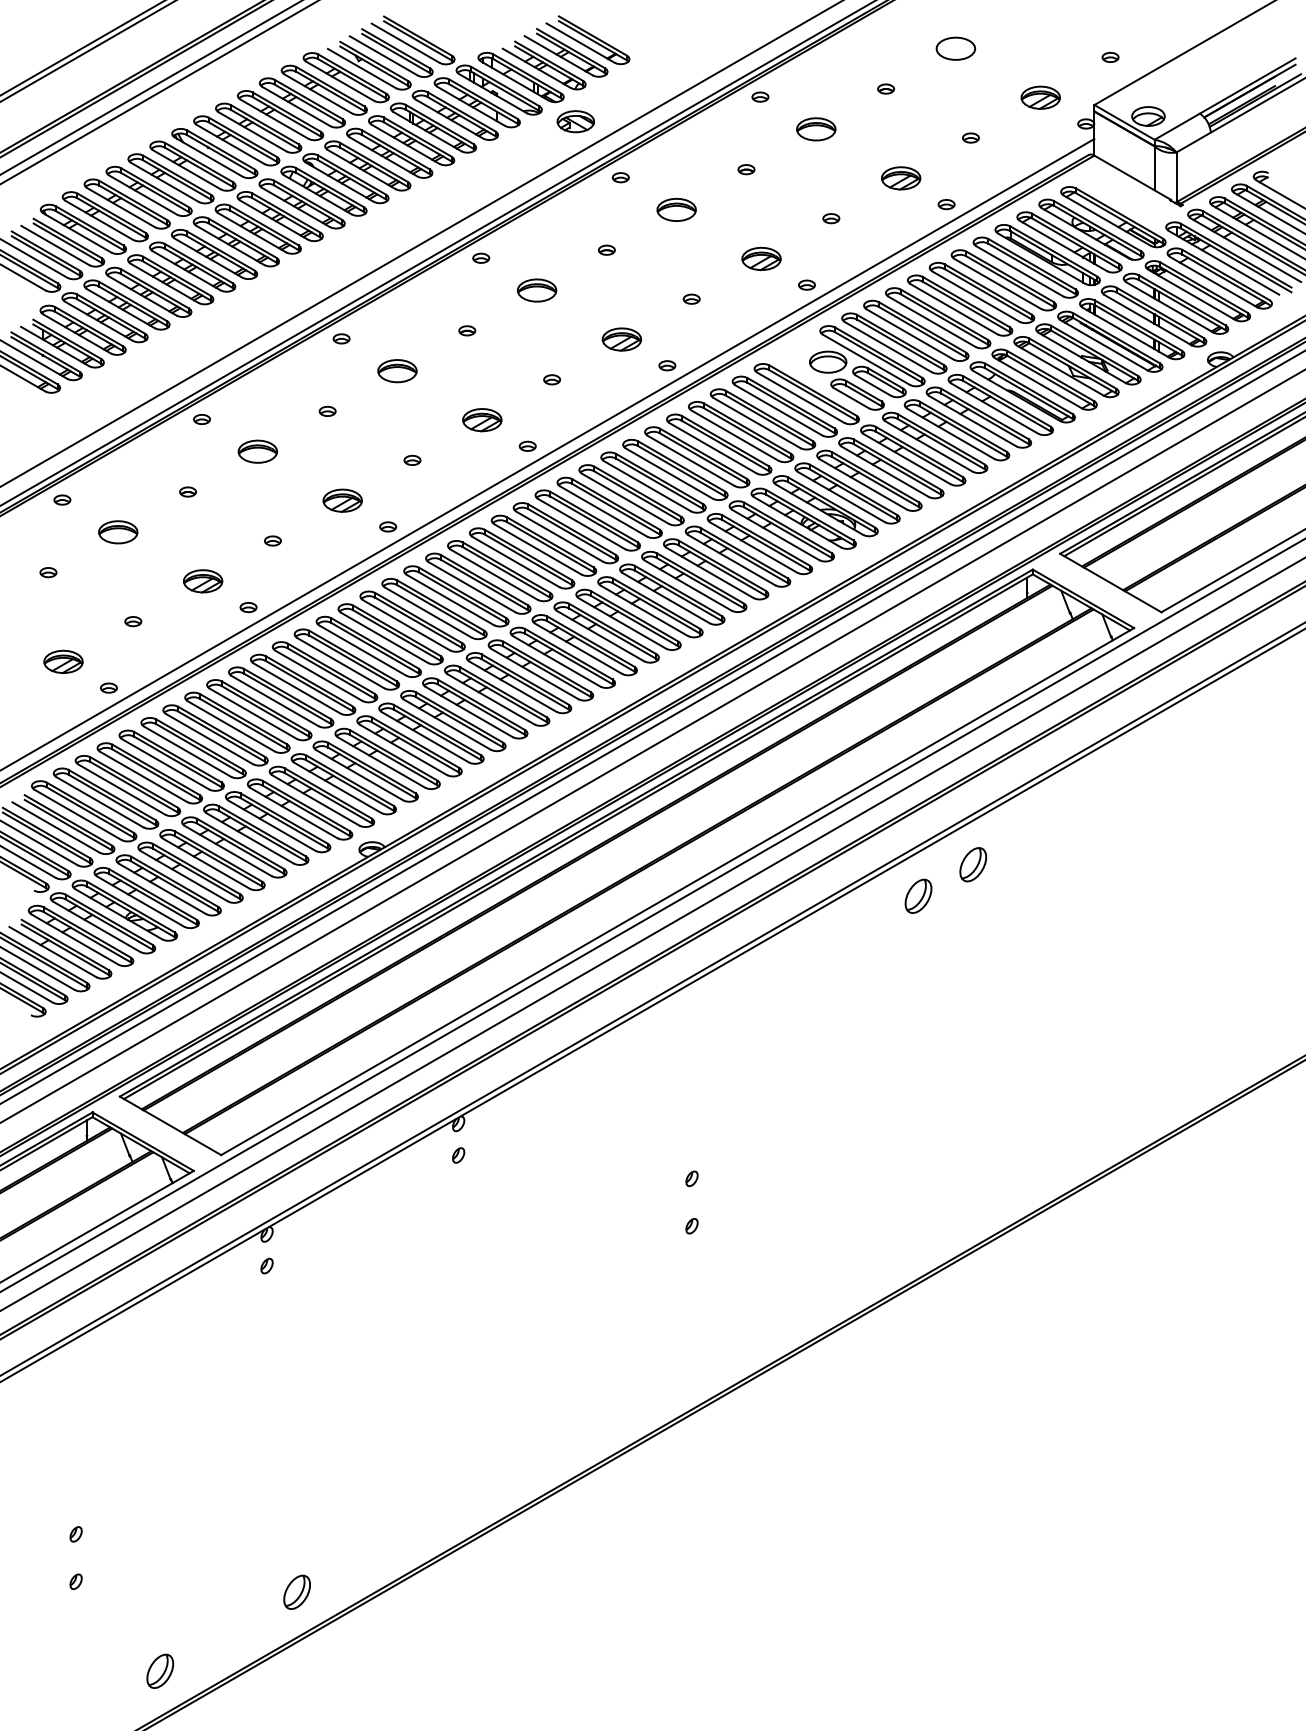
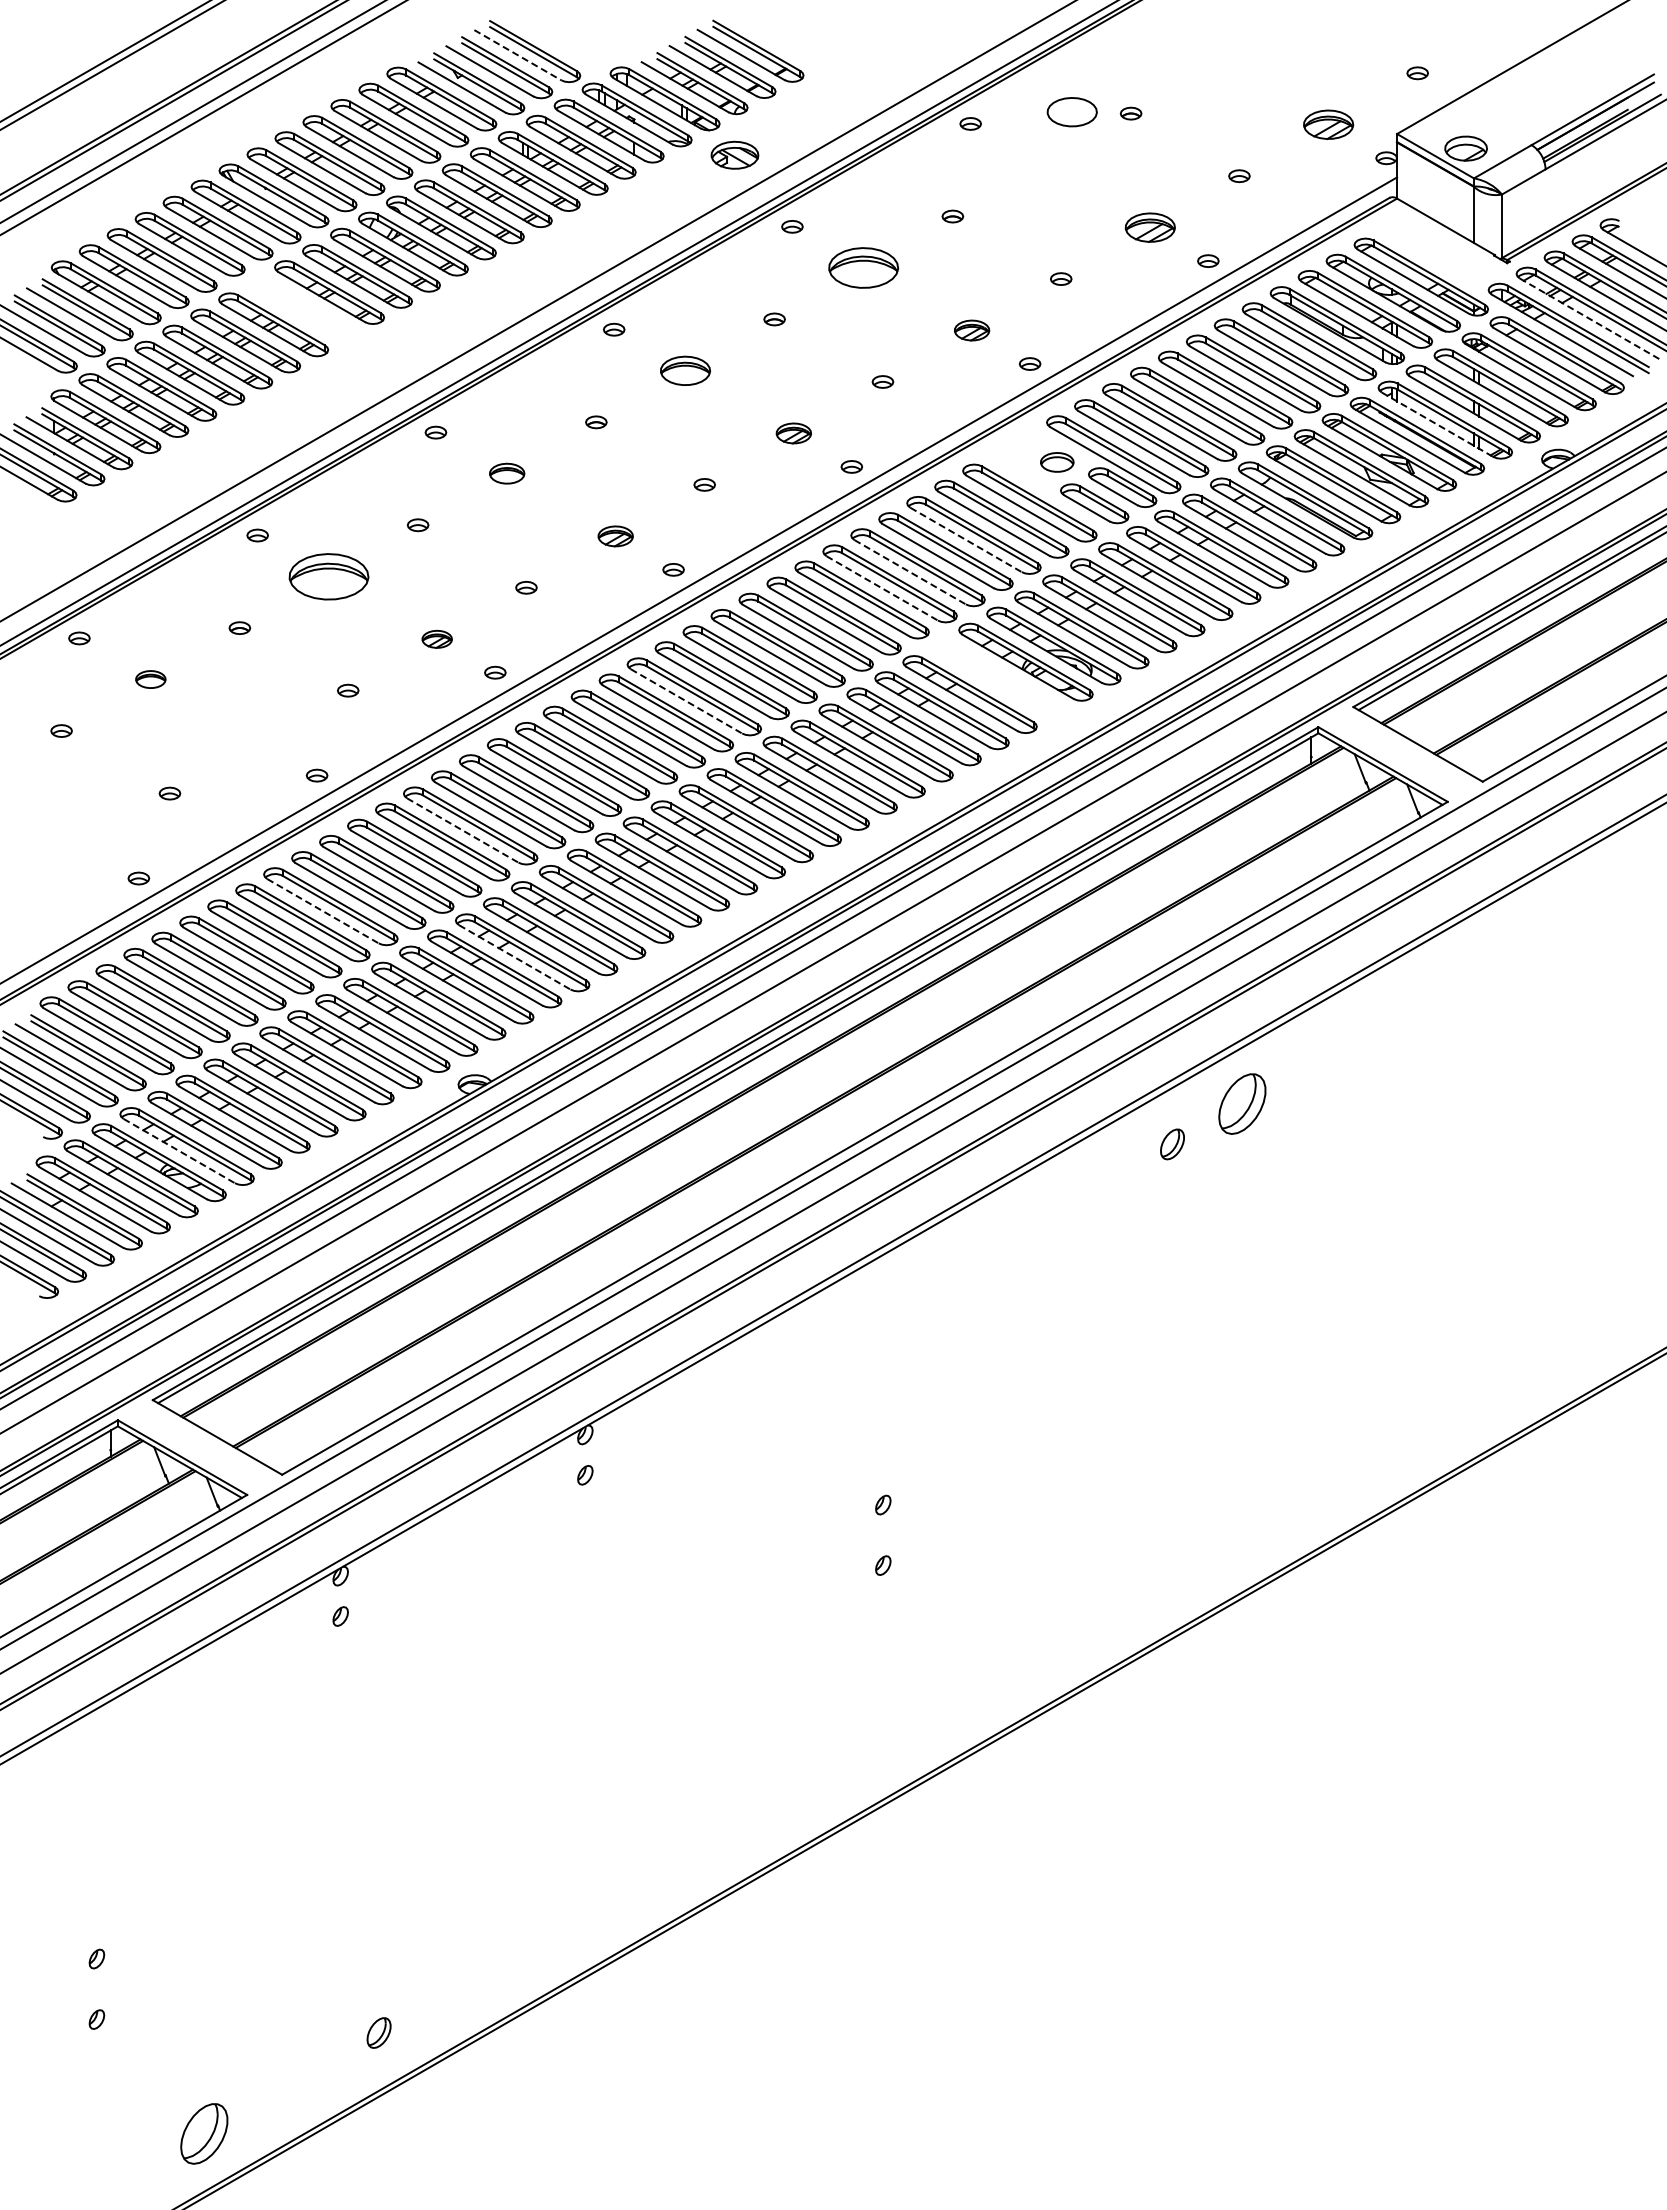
line: (406, 43) -> (518, 55), solid -> dashed
part: (955, 49) -> (1071, 112), moved
part: (815, 129) -> (1041, 165), removed
part: (676, 209) -> (863, 267), size x1.4
part: (236, 241) -> (301, 308), removed
line: (1245, 250) -> (1590, 319), solid -> dashed
part: (761, 258) -> (971, 330), size x0.7
line: (1126, 332) -> (1437, 424), solid -> dashed
part: (621, 339) -> (793, 433), size x0.7
part: (828, 362) -> (1057, 462), size x0.7
part: (396, 370) -> (506, 473), size x0.7
part: (482, 420) -> (615, 536), size x0.7
line: (757, 423) -> (966, 540), solid -> dashed
line: (713, 448) -> (910, 572), solid -> dashed
part: (257, 451) -> (328, 576), size x1.6
line: (691, 460) -> (882, 588), solid -> dashed
part: (342, 500) -> (436, 639), size x0.6
part: (781, 531) -> (997, 678), removed
part: (118, 532) -> (150, 679), size x0.6
line: (537, 549) -> (686, 701), solid -> dashed
part: (202, 581) -> (258, 742), removed
line: (363, 650) -> (463, 830), solid -> dashed
part: (63, 661) -> (80, 844), removed
line: (253, 713) -> (323, 911), solid -> dashed
line: (403, 749) -> (515, 957), solid -> dashed
part: (973, 864) -> (1242, 1103), size x1.4
part: (918, 896) -> (1172, 1144), size x0.7
line: (140, 901) -> (179, 1151), solid -> dashed
part: (296, 1591) -> (378, 2032), size x0.7
part: (160, 1671) -> (204, 2133), size x1.4

